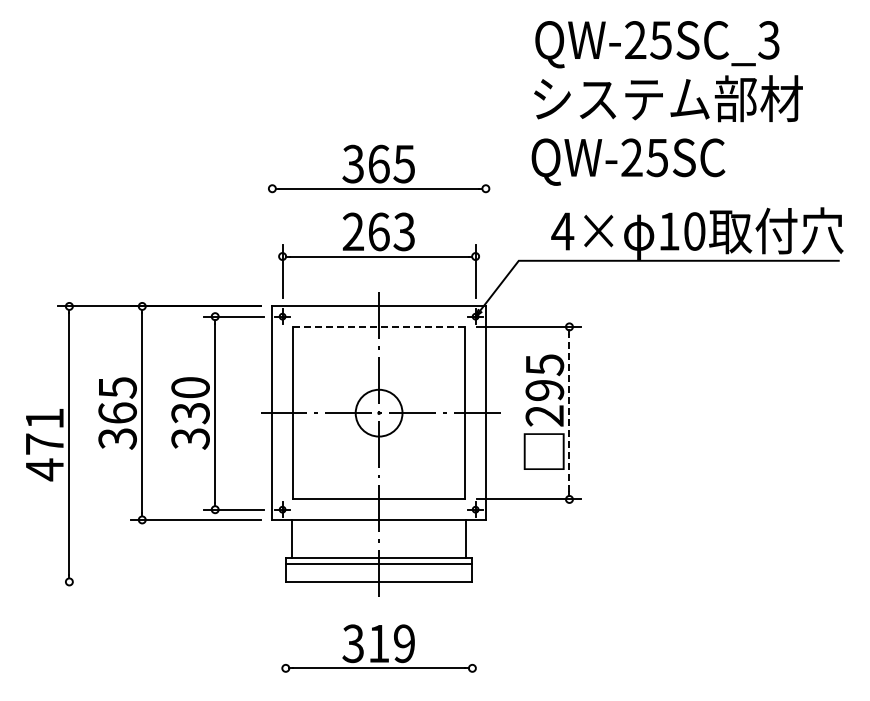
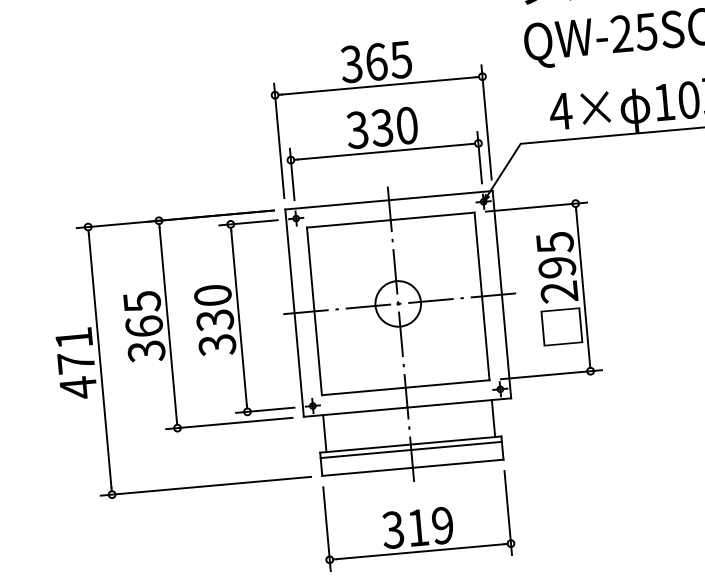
text: (378, 231) -> (381, 127), 263 -> 330
line: (272, 235) -> (279, 140), added
line: (485, 235) -> (486, 122), added
line: (378, 326) -> (390, 219), dashed -> solid
line: (569, 412) -> (583, 286), dashed -> solid
line: (165, 581) -> (205, 485), added
line: (285, 636) -> (326, 528), added
line: (472, 636) -> (508, 512), added

